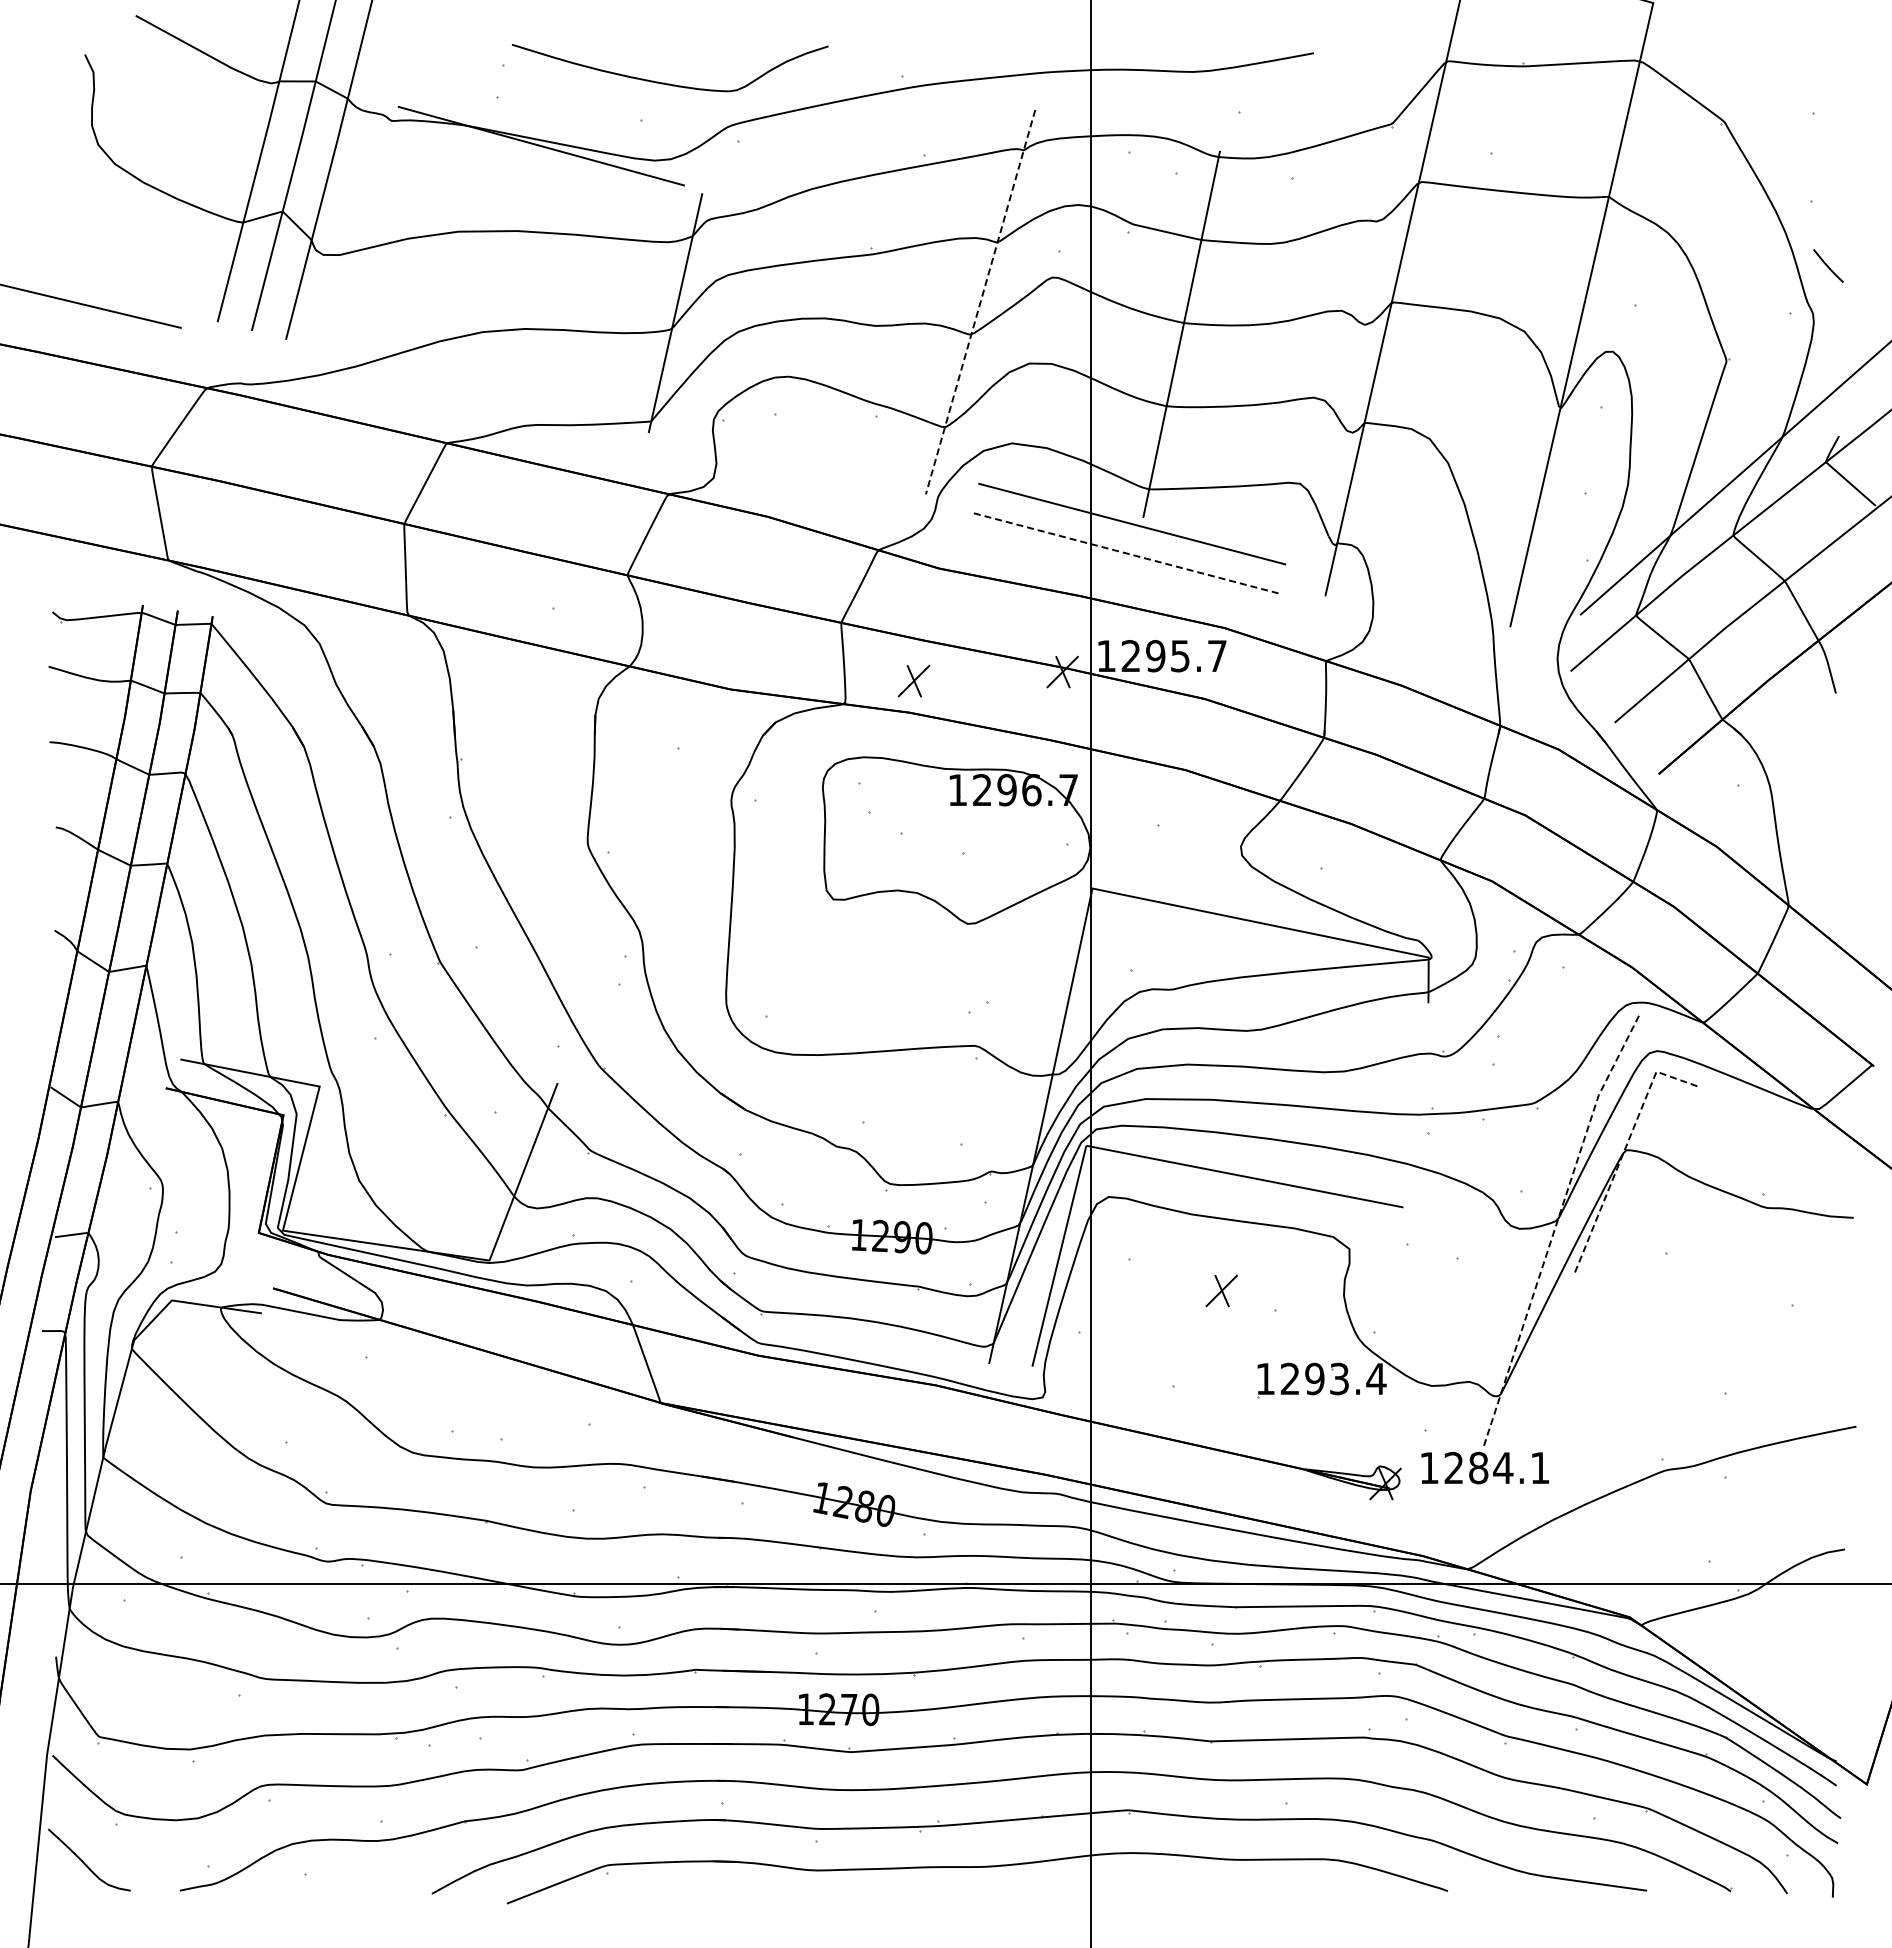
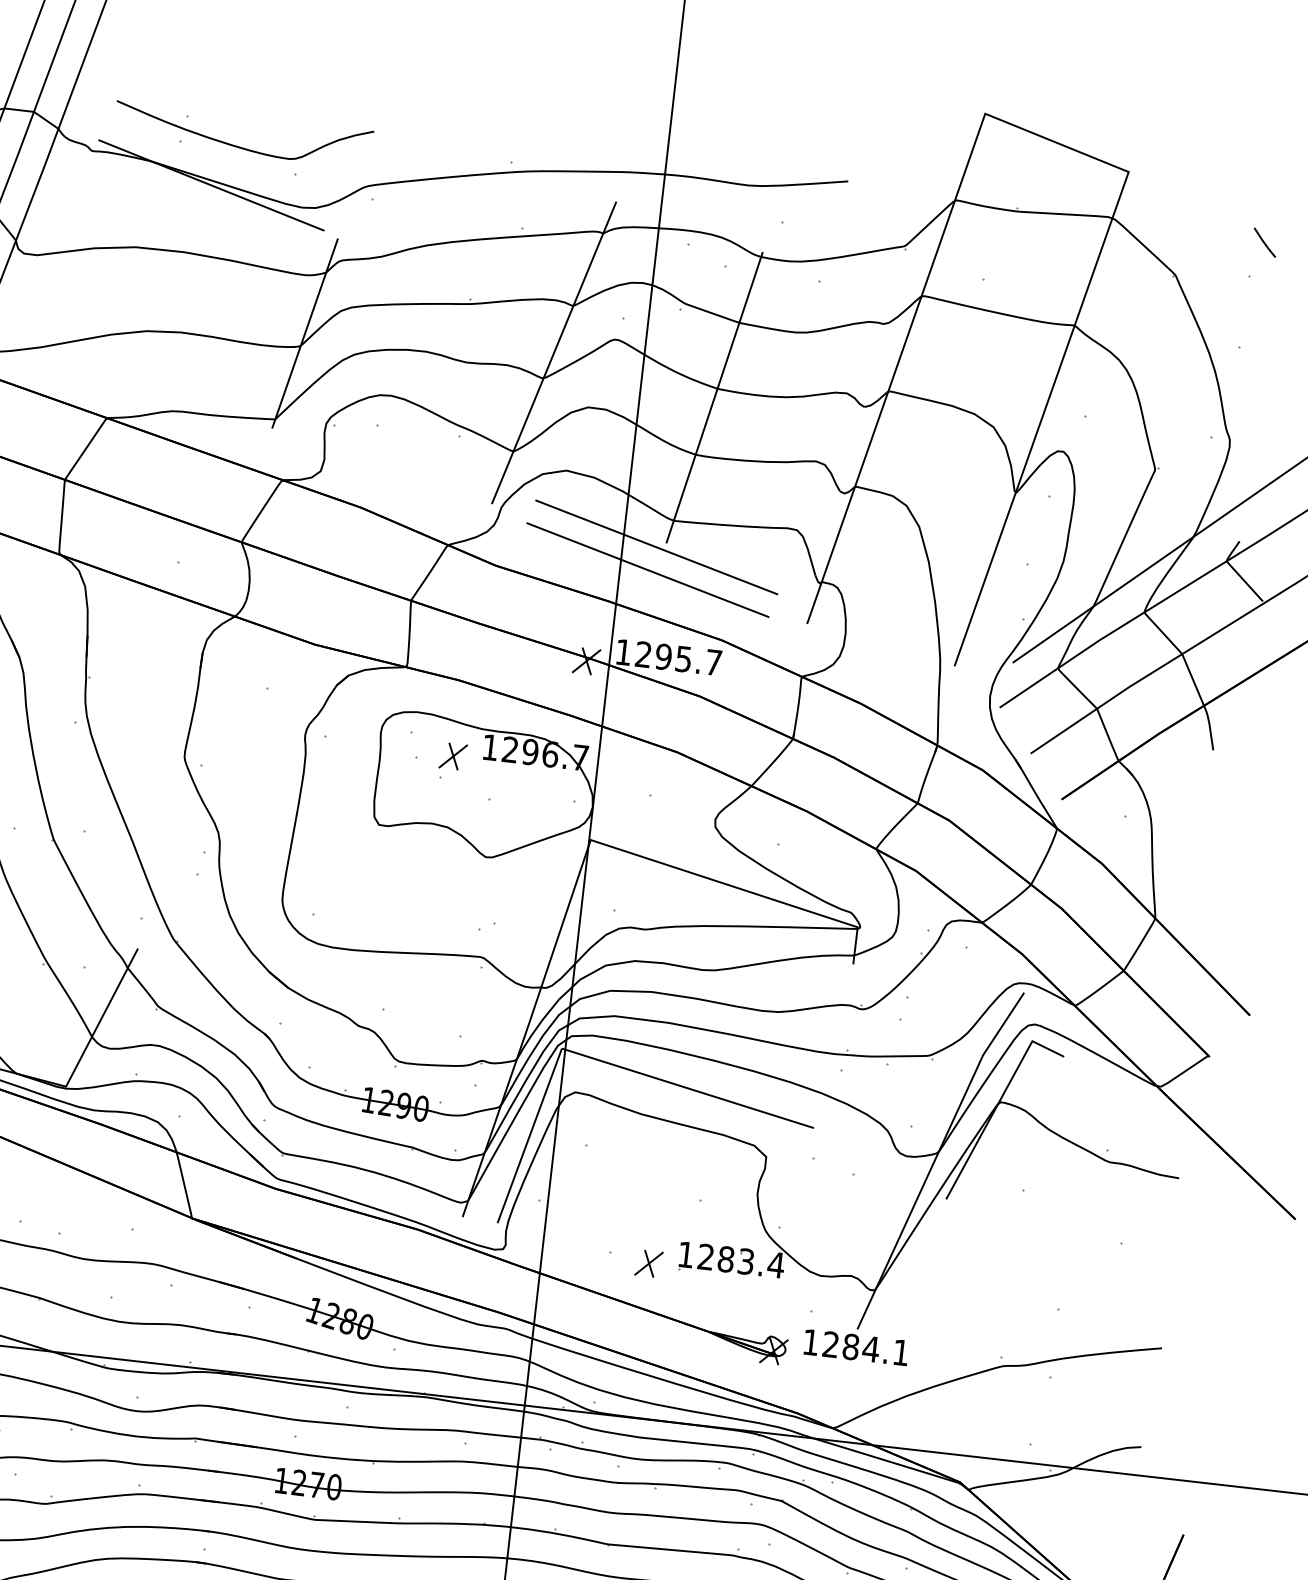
curve: (664, 82) -> (237, 145), moved
line: (1828, 265) -> (1265, 242), moved
line: (980, 302) -> (553, 353), dashed -> solid
line: (1124, 552) -> (647, 569), dashed -> solid
part: (913, 680) -> (452, 755), moved
line: (1623, 1152) -> (998, 1103), dashed -> solid
line: (1555, 1226) -> (935, 1157), dashed -> solid
part: (1221, 1290) -> (648, 1263), moved
text: (1314, 1378) -> (725, 1258), 1293.4 -> 1283.4

